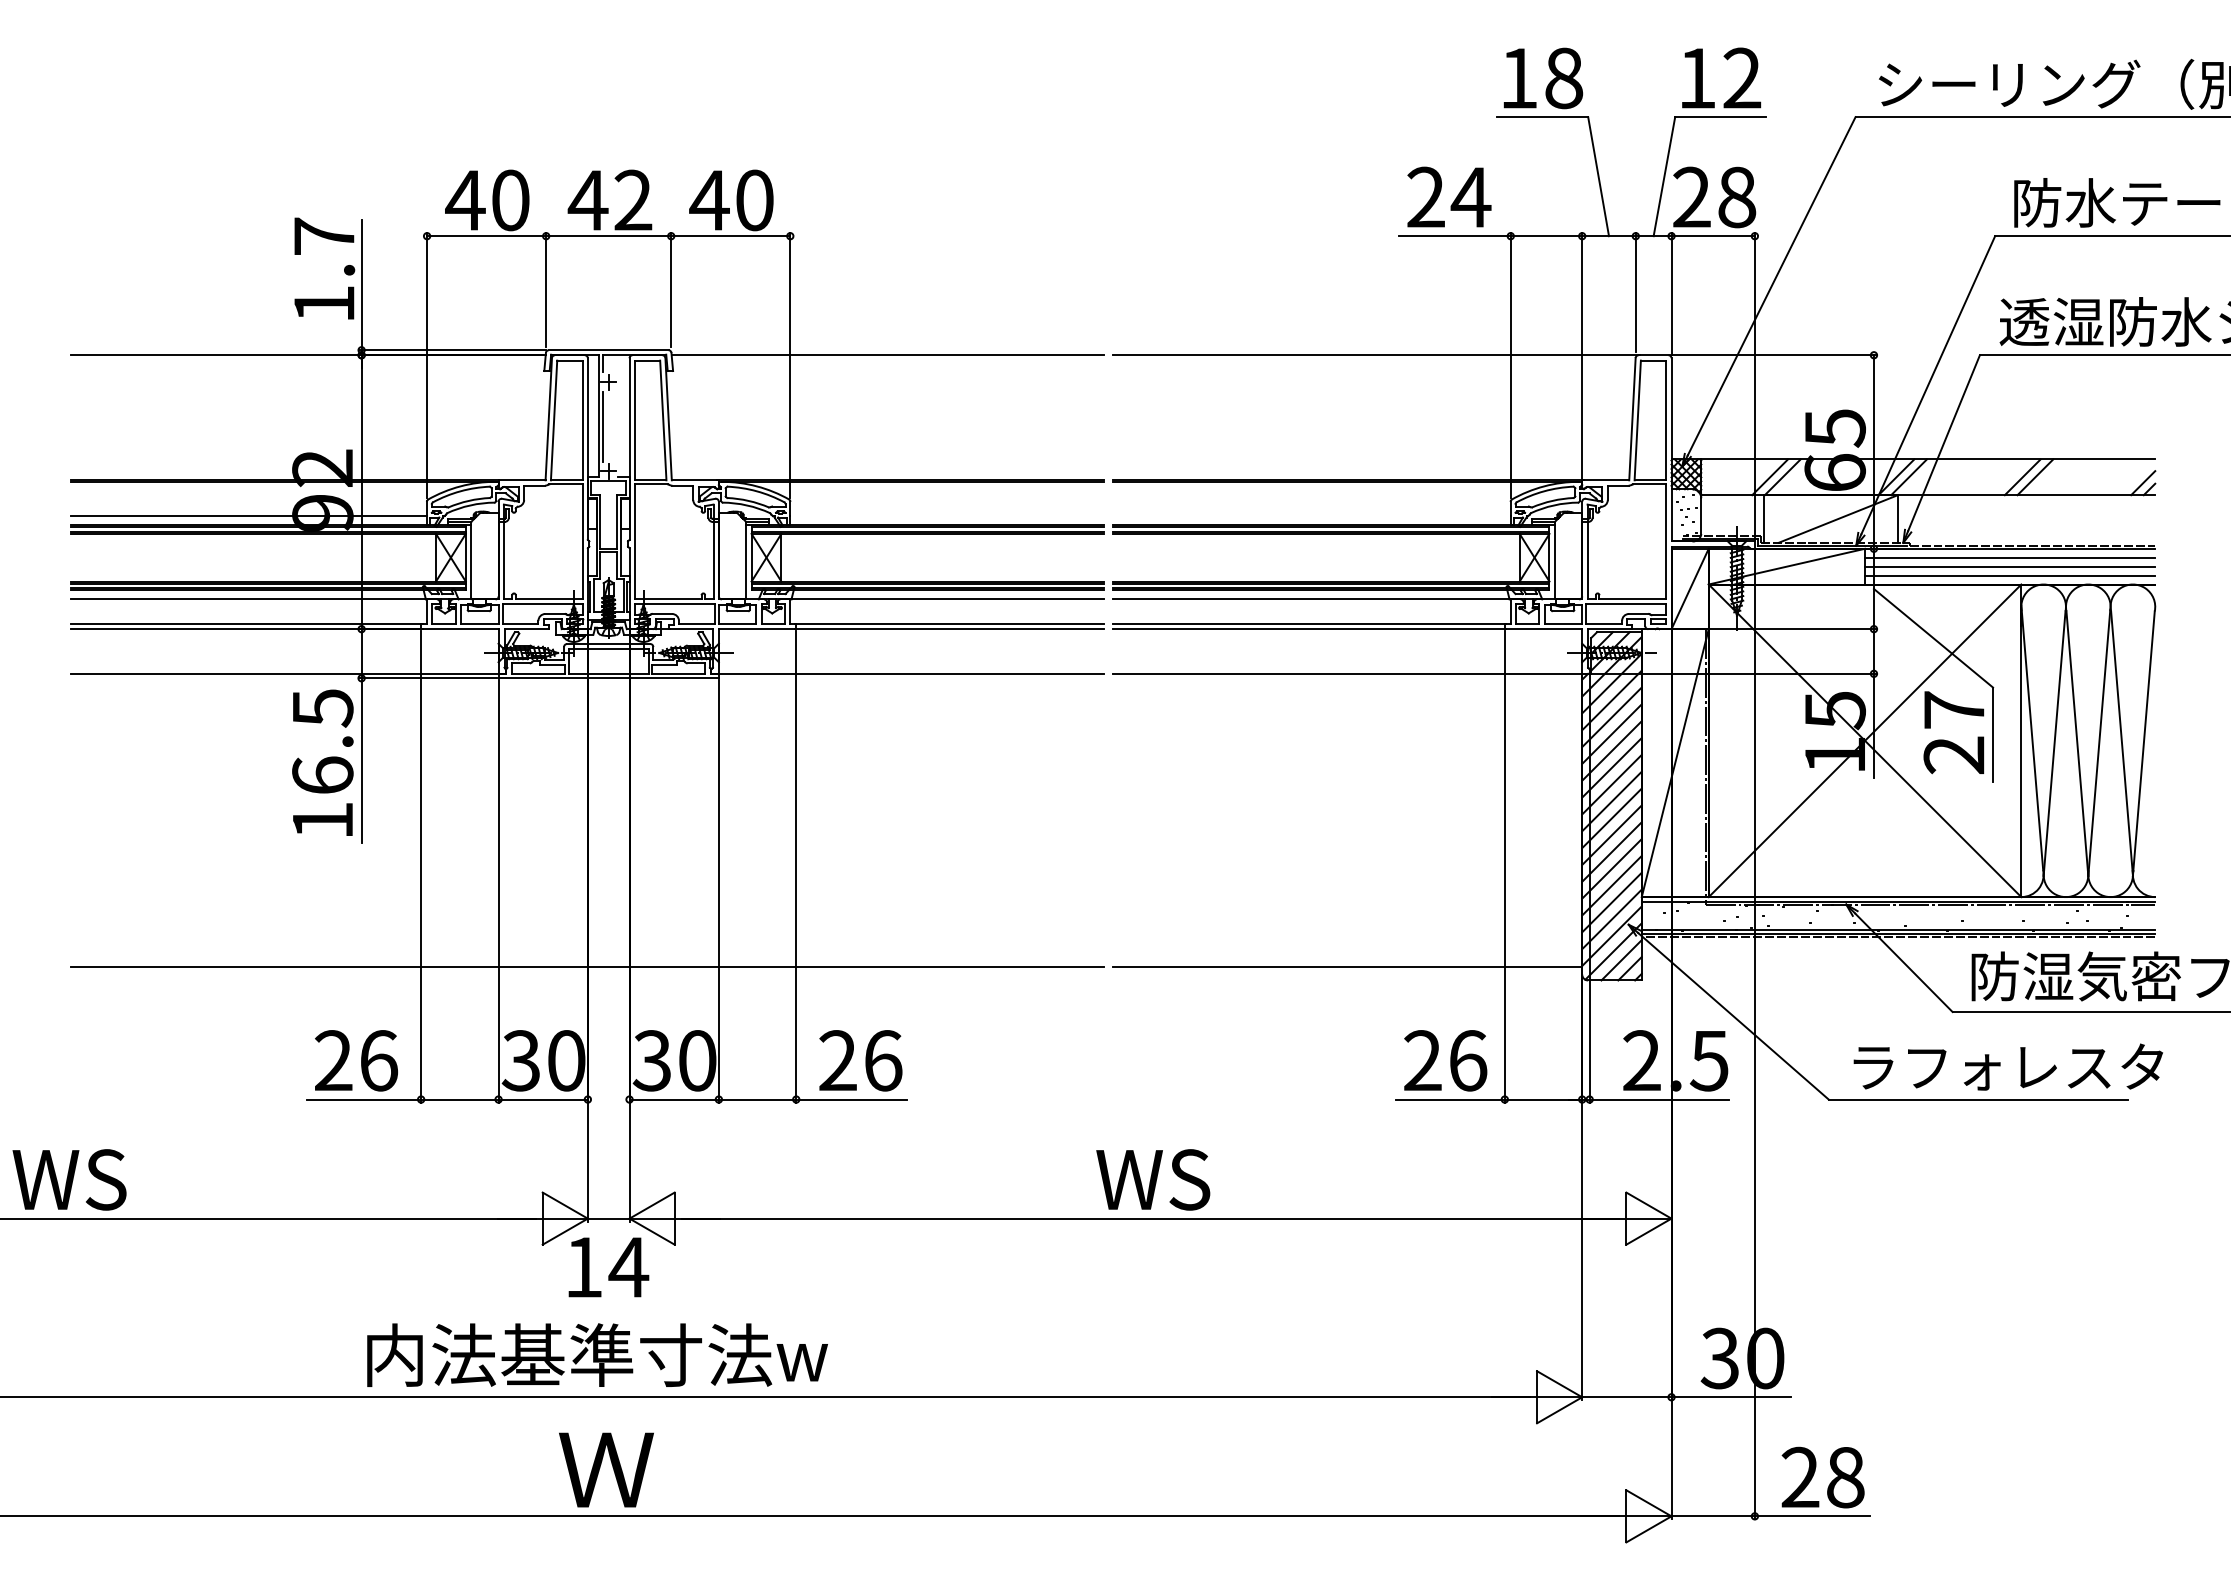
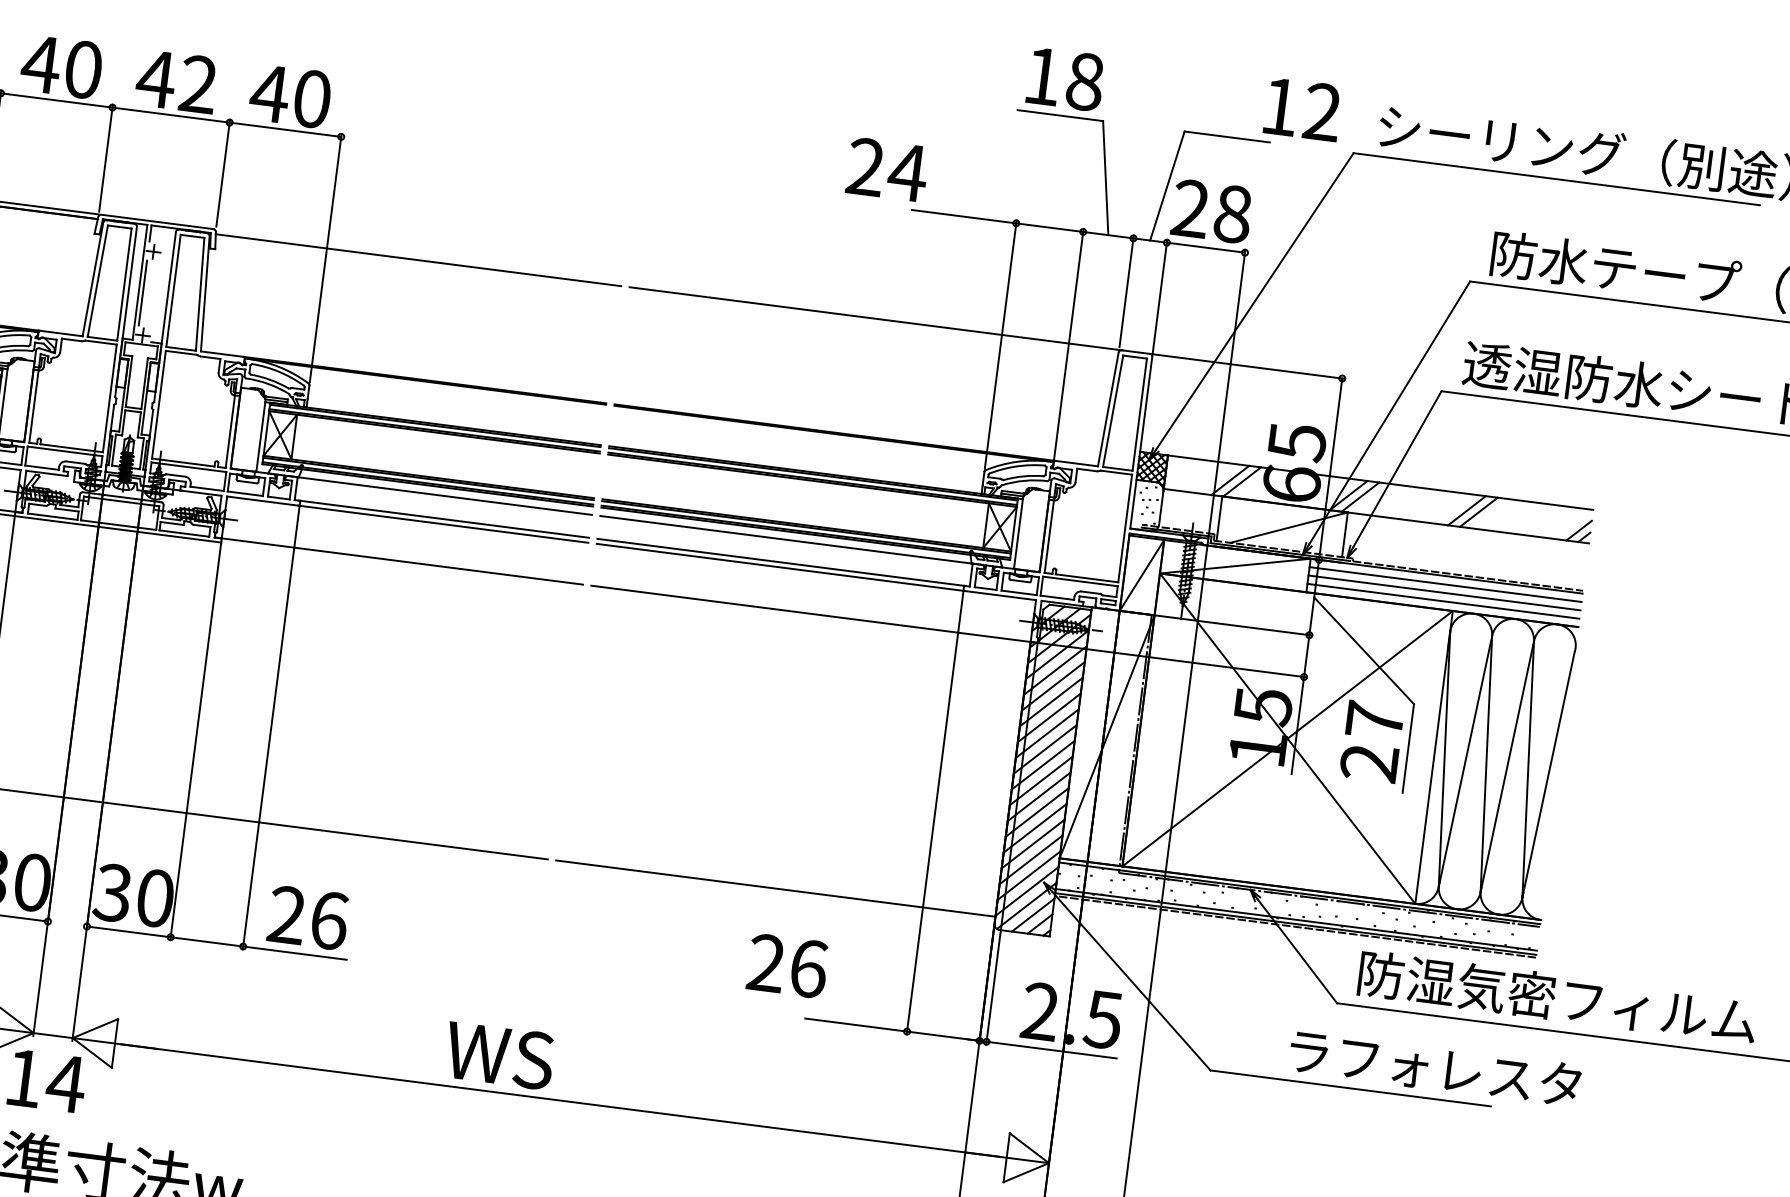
text: (1721, 77) -> (1303, 108), moved
text: (1449, 196) -> (887, 169), moved
text: (1445, 1060) -> (787, 965), moved
text: (2008, 1066) -> (1435, 1067), moved
text: (1153, 1179) -> (499, 1055), moved

